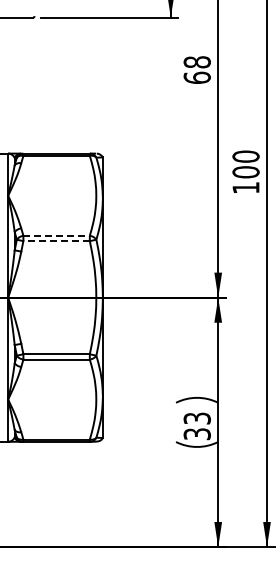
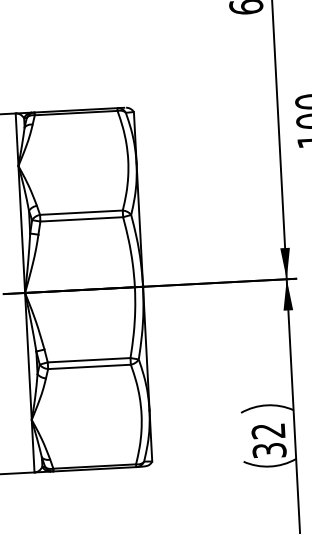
line: (57, 235) -> (82, 212), dashed -> solid
line: (56, 241) -> (81, 219), dashed -> solid
text: (196, 418) -> (267, 431), 33 -> 32

